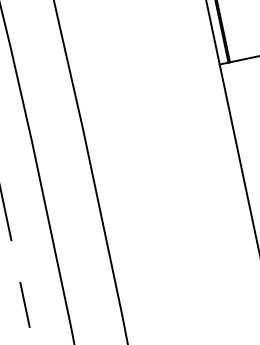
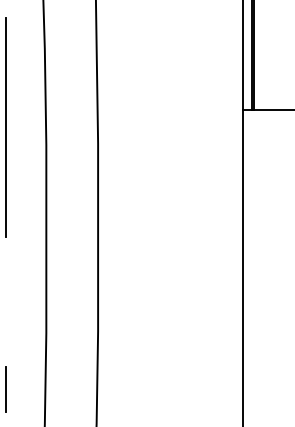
line: (25, 304) -> (6, 301), removed

